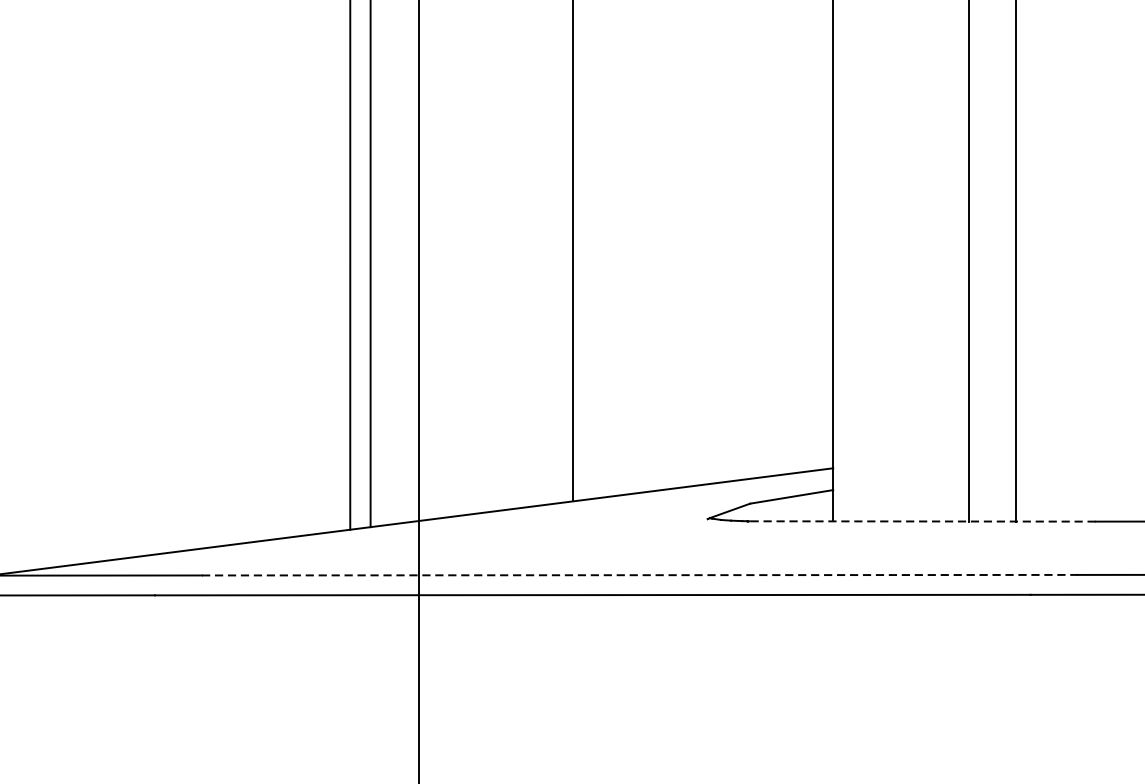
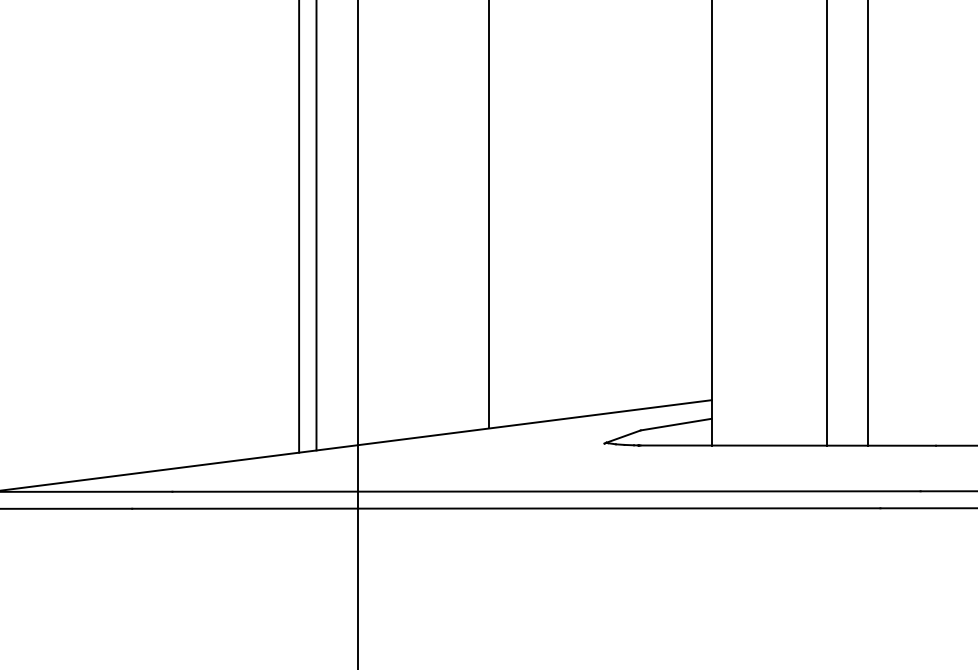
line: (923, 521) -> (788, 445), dashed -> solid
line: (640, 575) -> (547, 491), dashed -> solid

